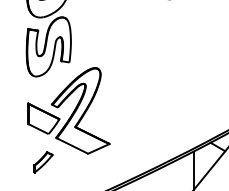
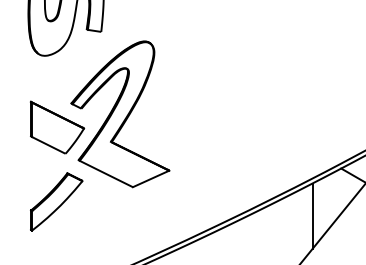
part: (43, 162) -> (56, 202), size x1.67

